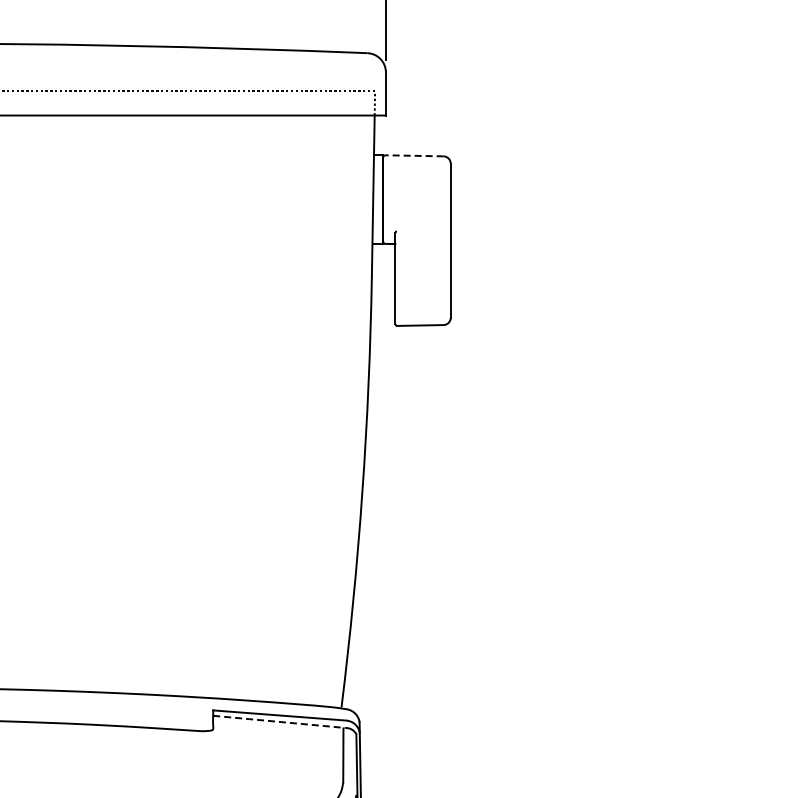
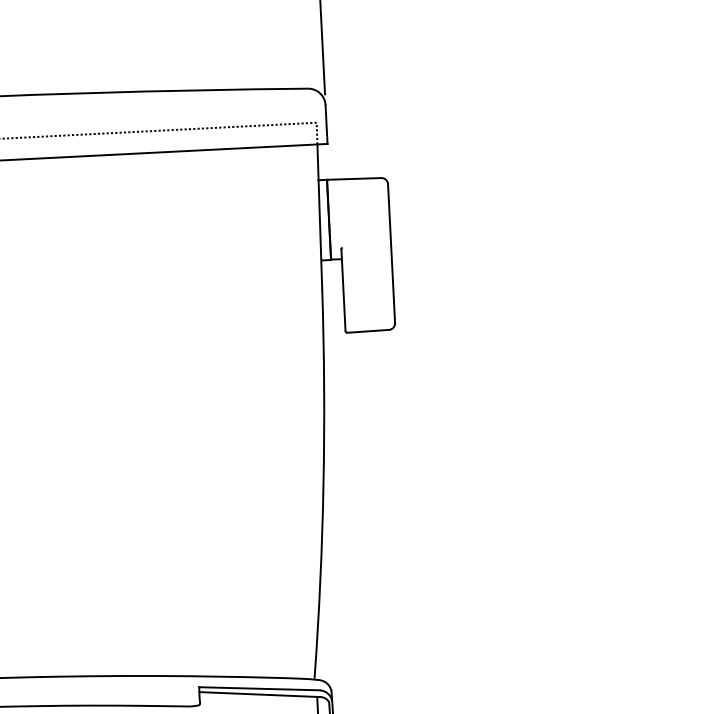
line: (413, 155) -> (354, 178), dashed -> solid
line: (279, 721) -> (259, 694), dashed -> solid

